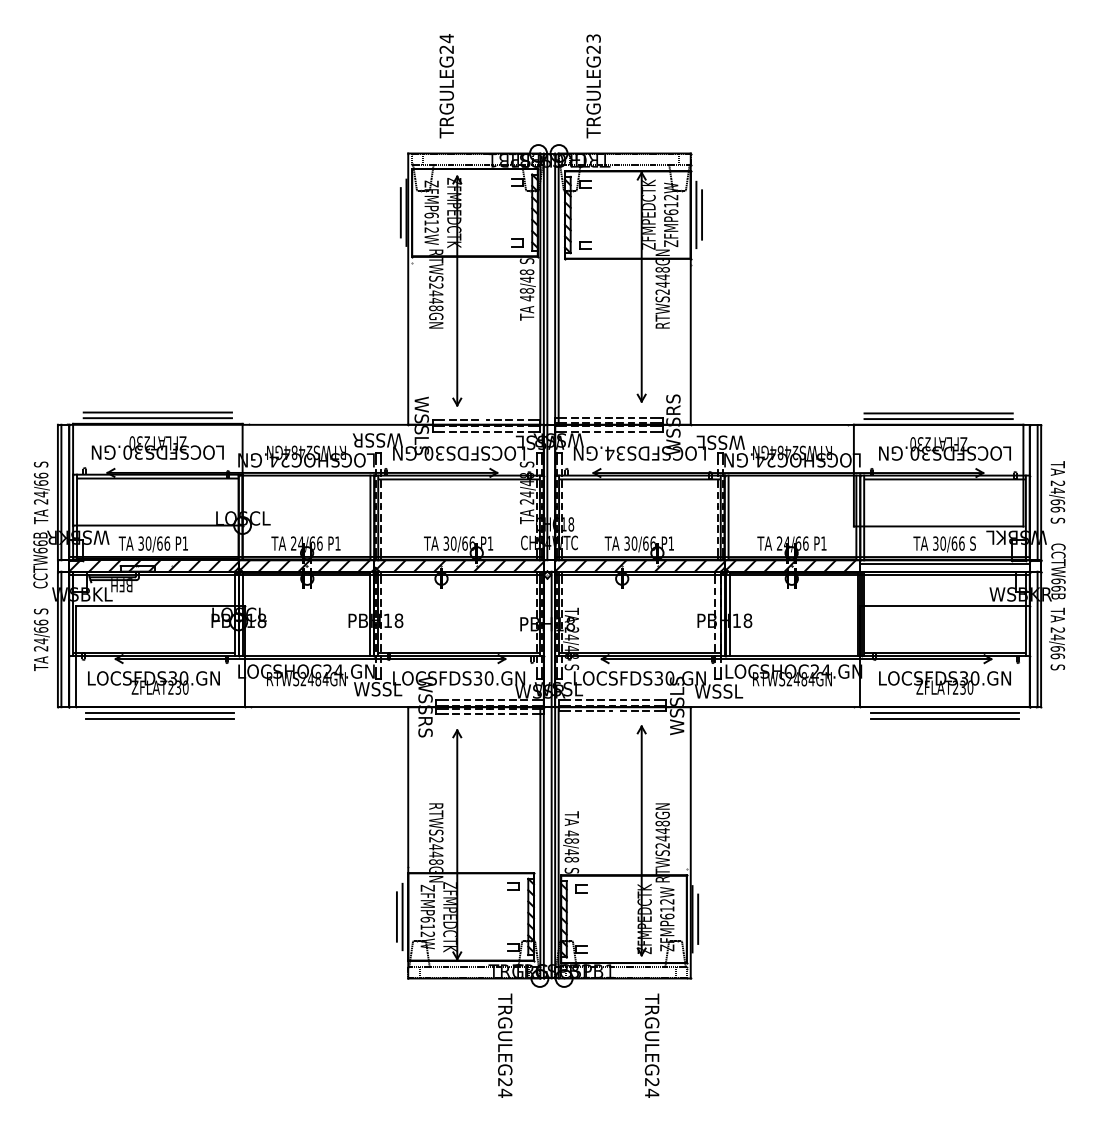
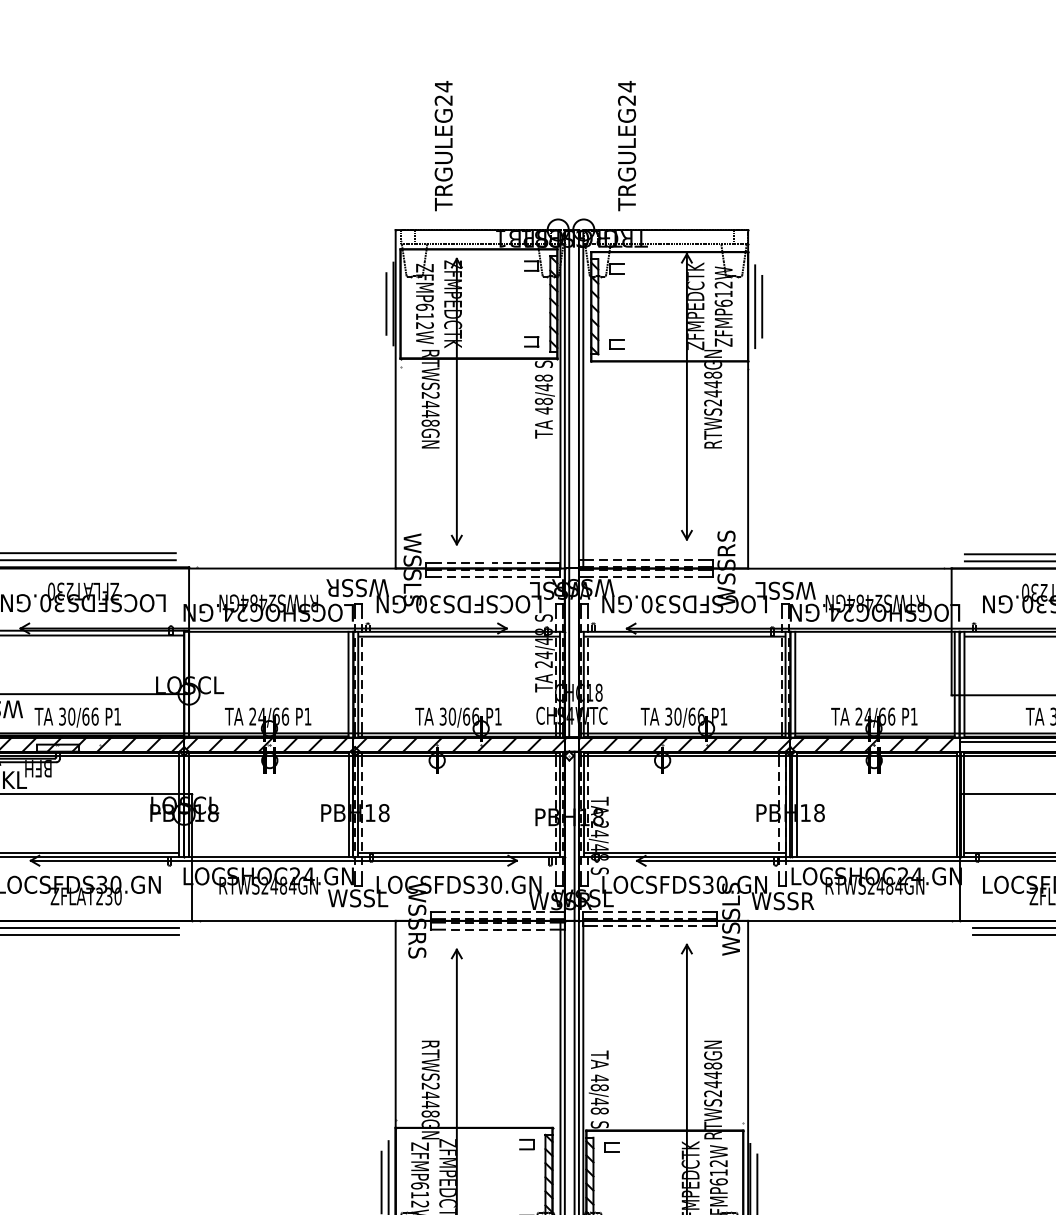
text: (593, 38) -> (626, 86), TRGULEG23 -> TRGULEG24
text: (609, 453) -> (646, 604), LOCSFDS34.GN -> LOCSFDS30.GN
text: (718, 691) -> (782, 901), WSSL -> WSSR

